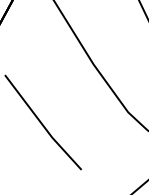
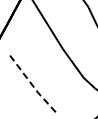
line: (42, 123) -> (32, 84), solid -> dashed

